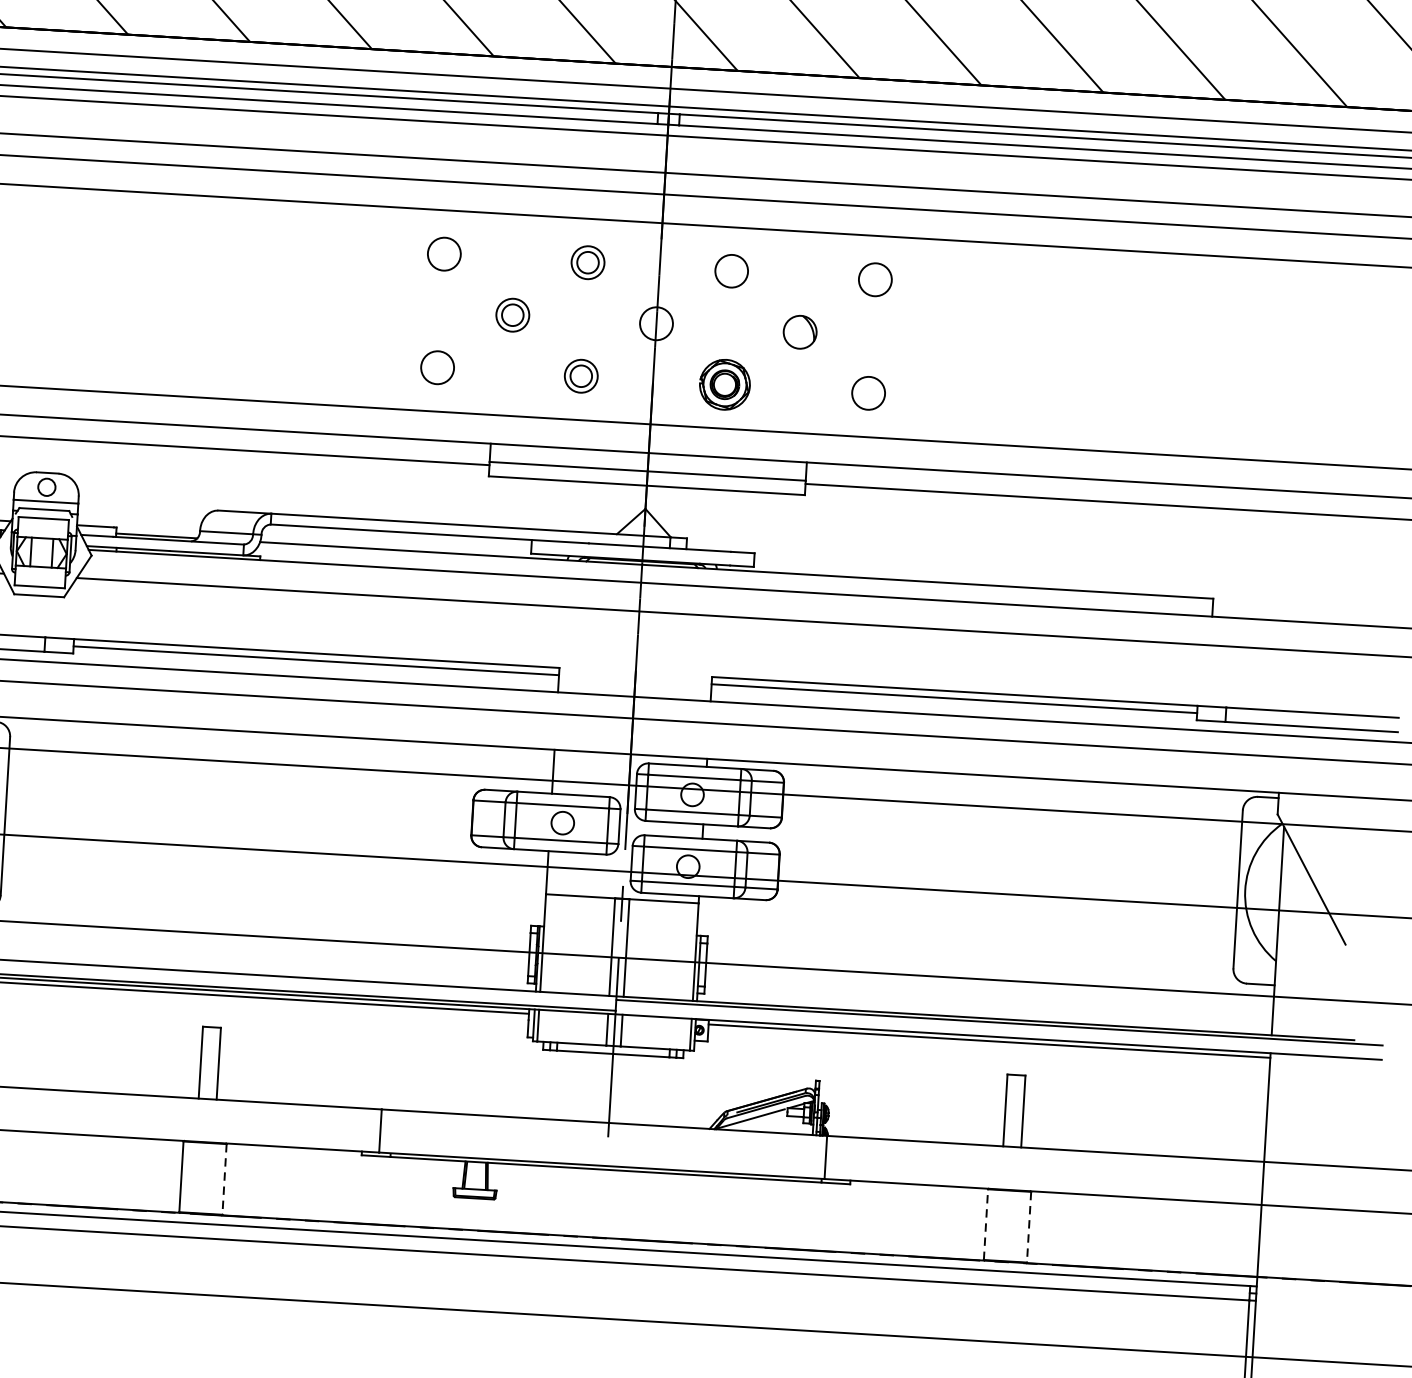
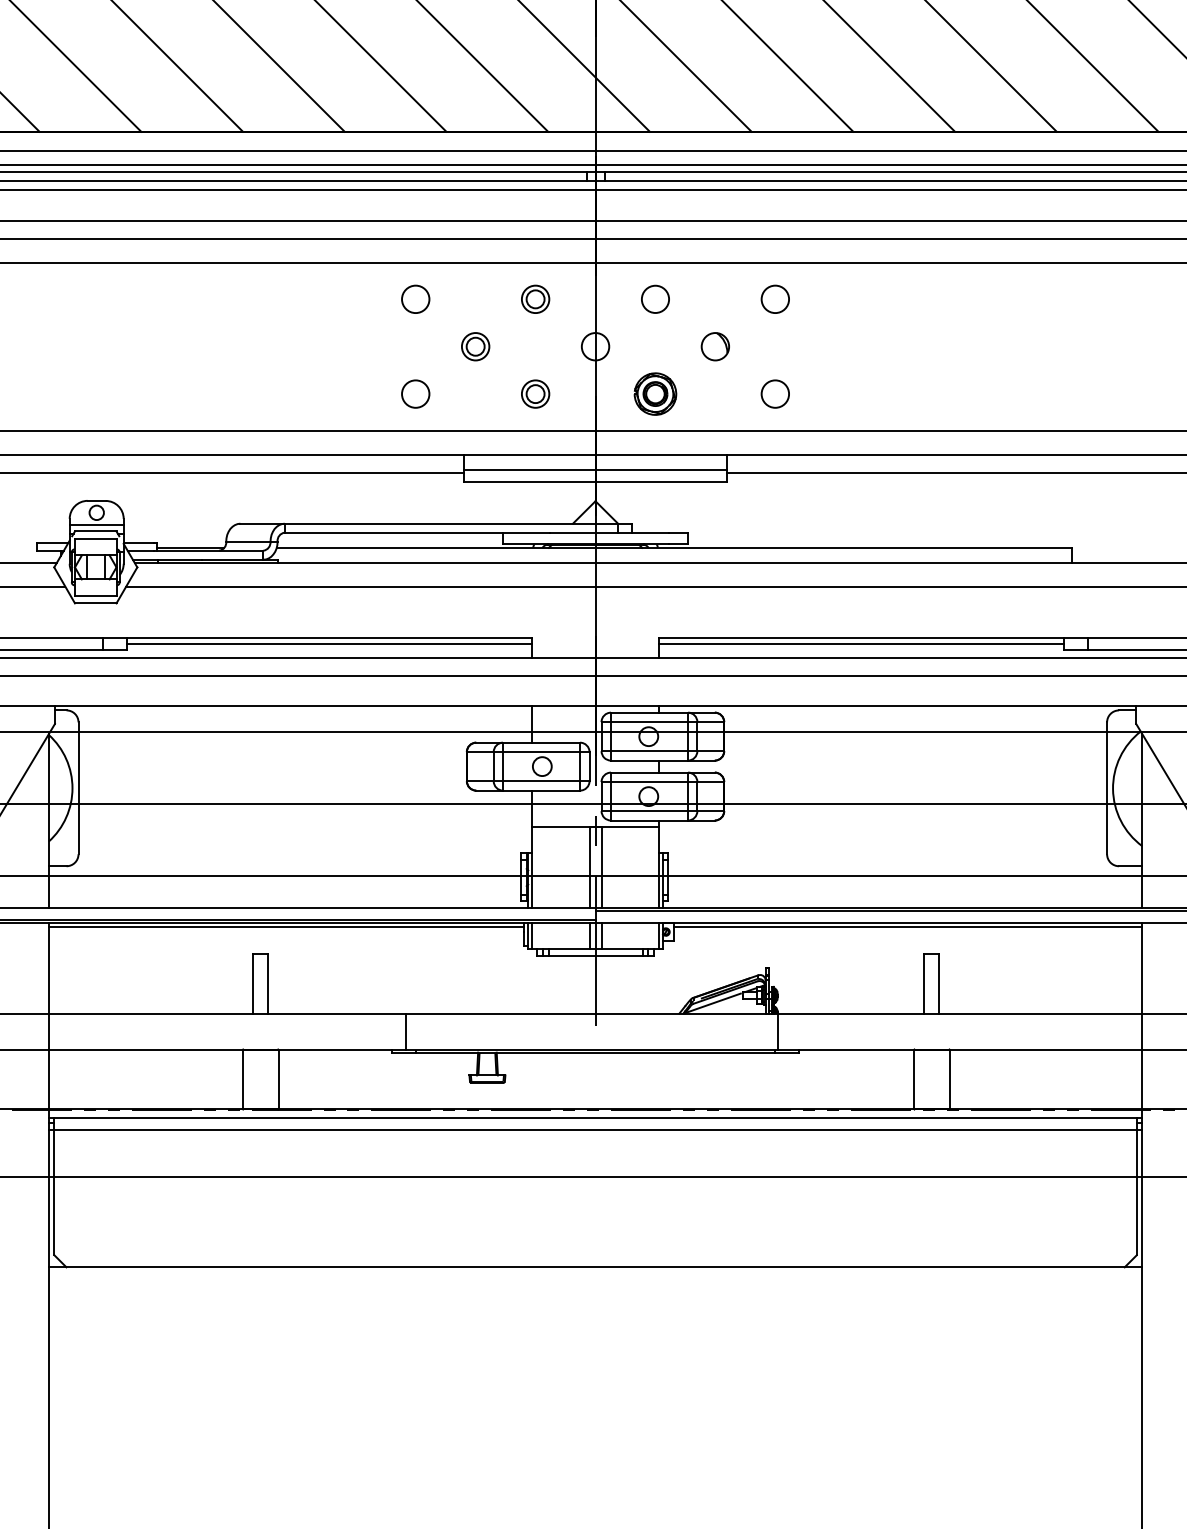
line: (224, 1180) -> (278, 1080), dashed -> solid
line: (985, 1224) -> (913, 1079), dashed -> solid
line: (1028, 1228) -> (949, 1080), dashed -> solid

